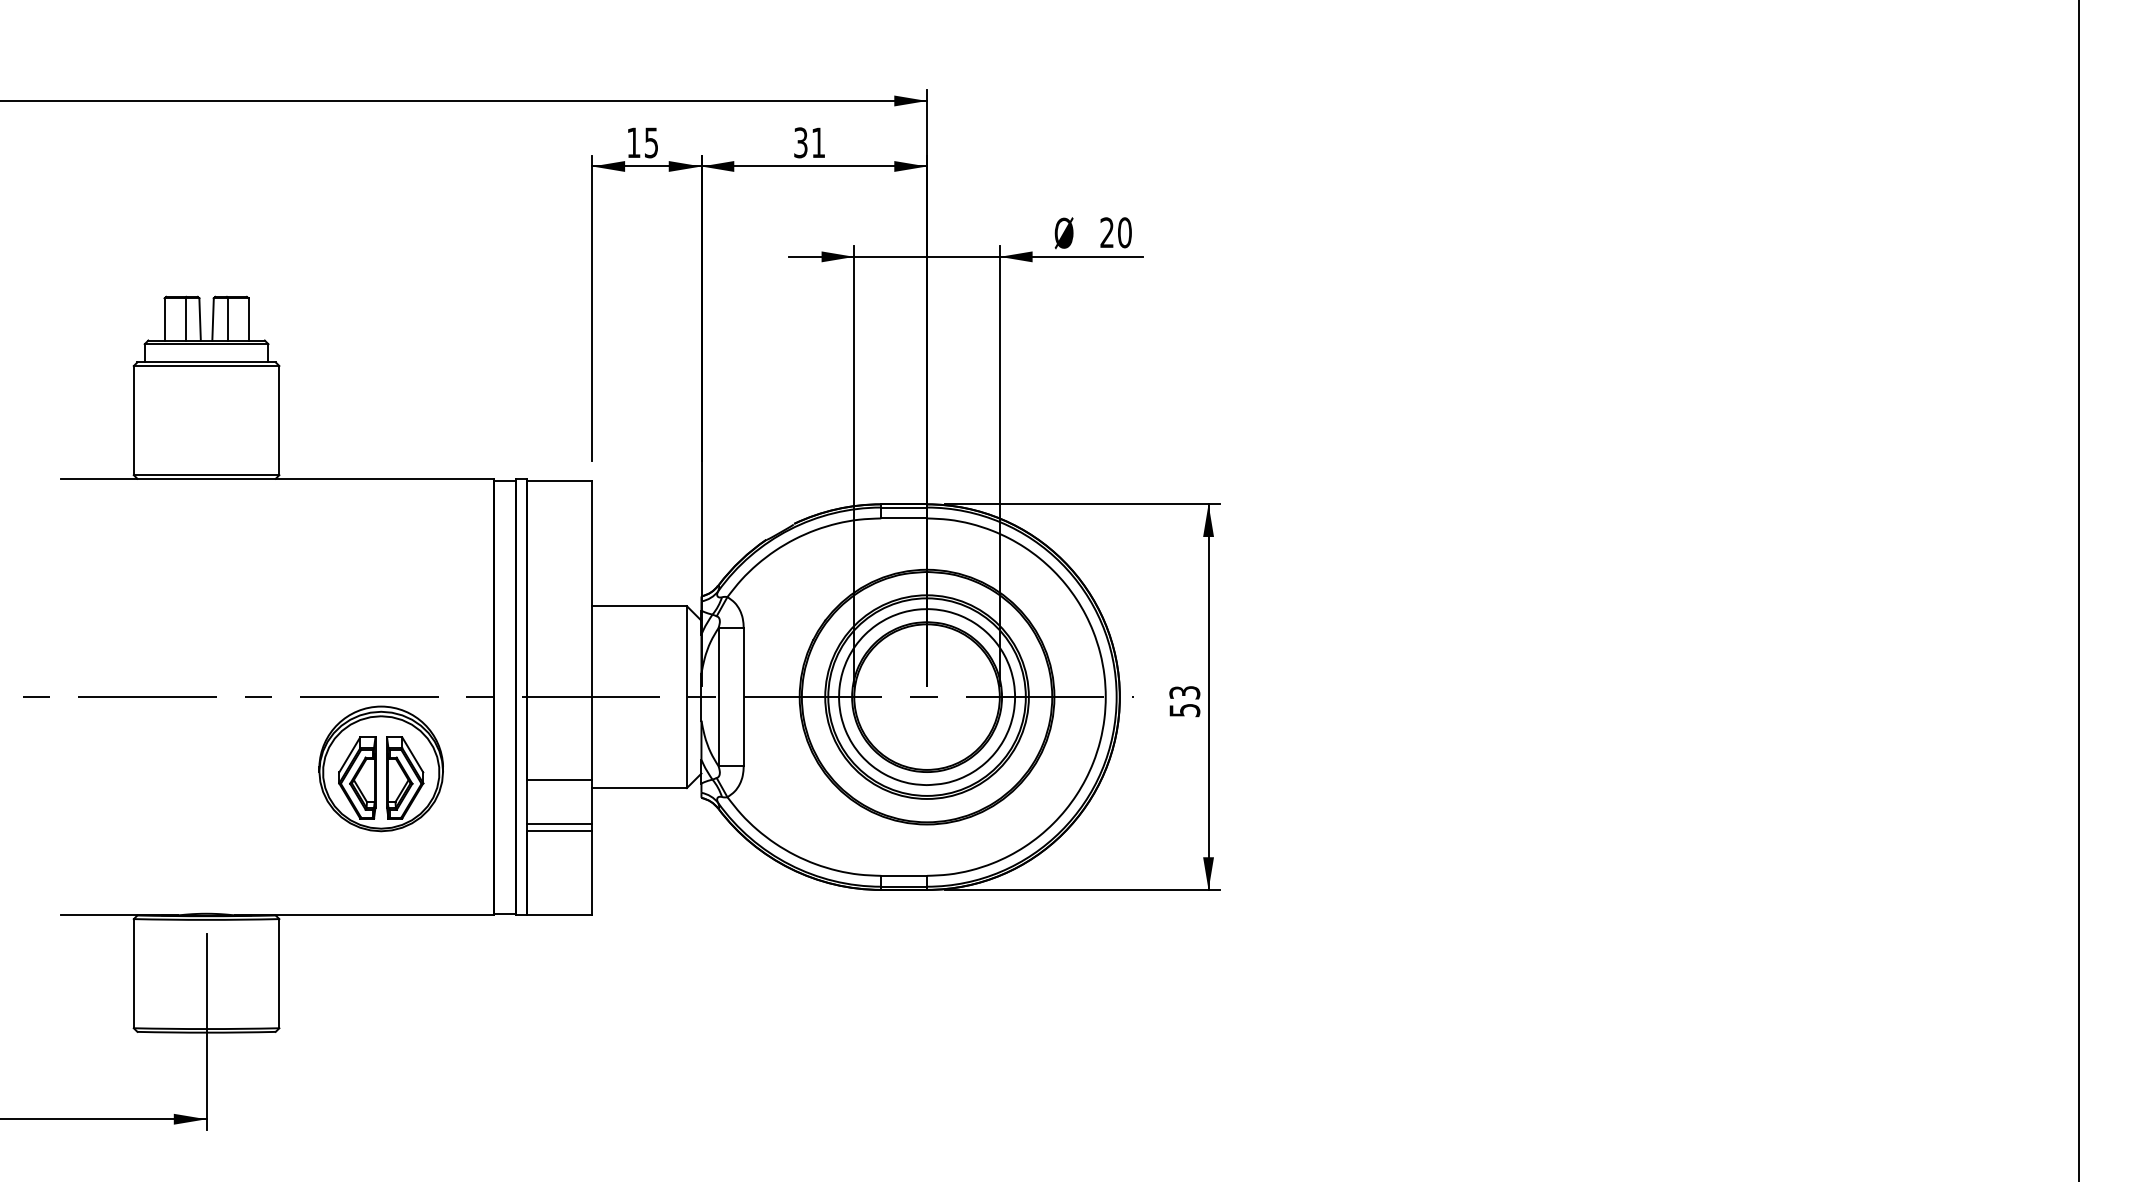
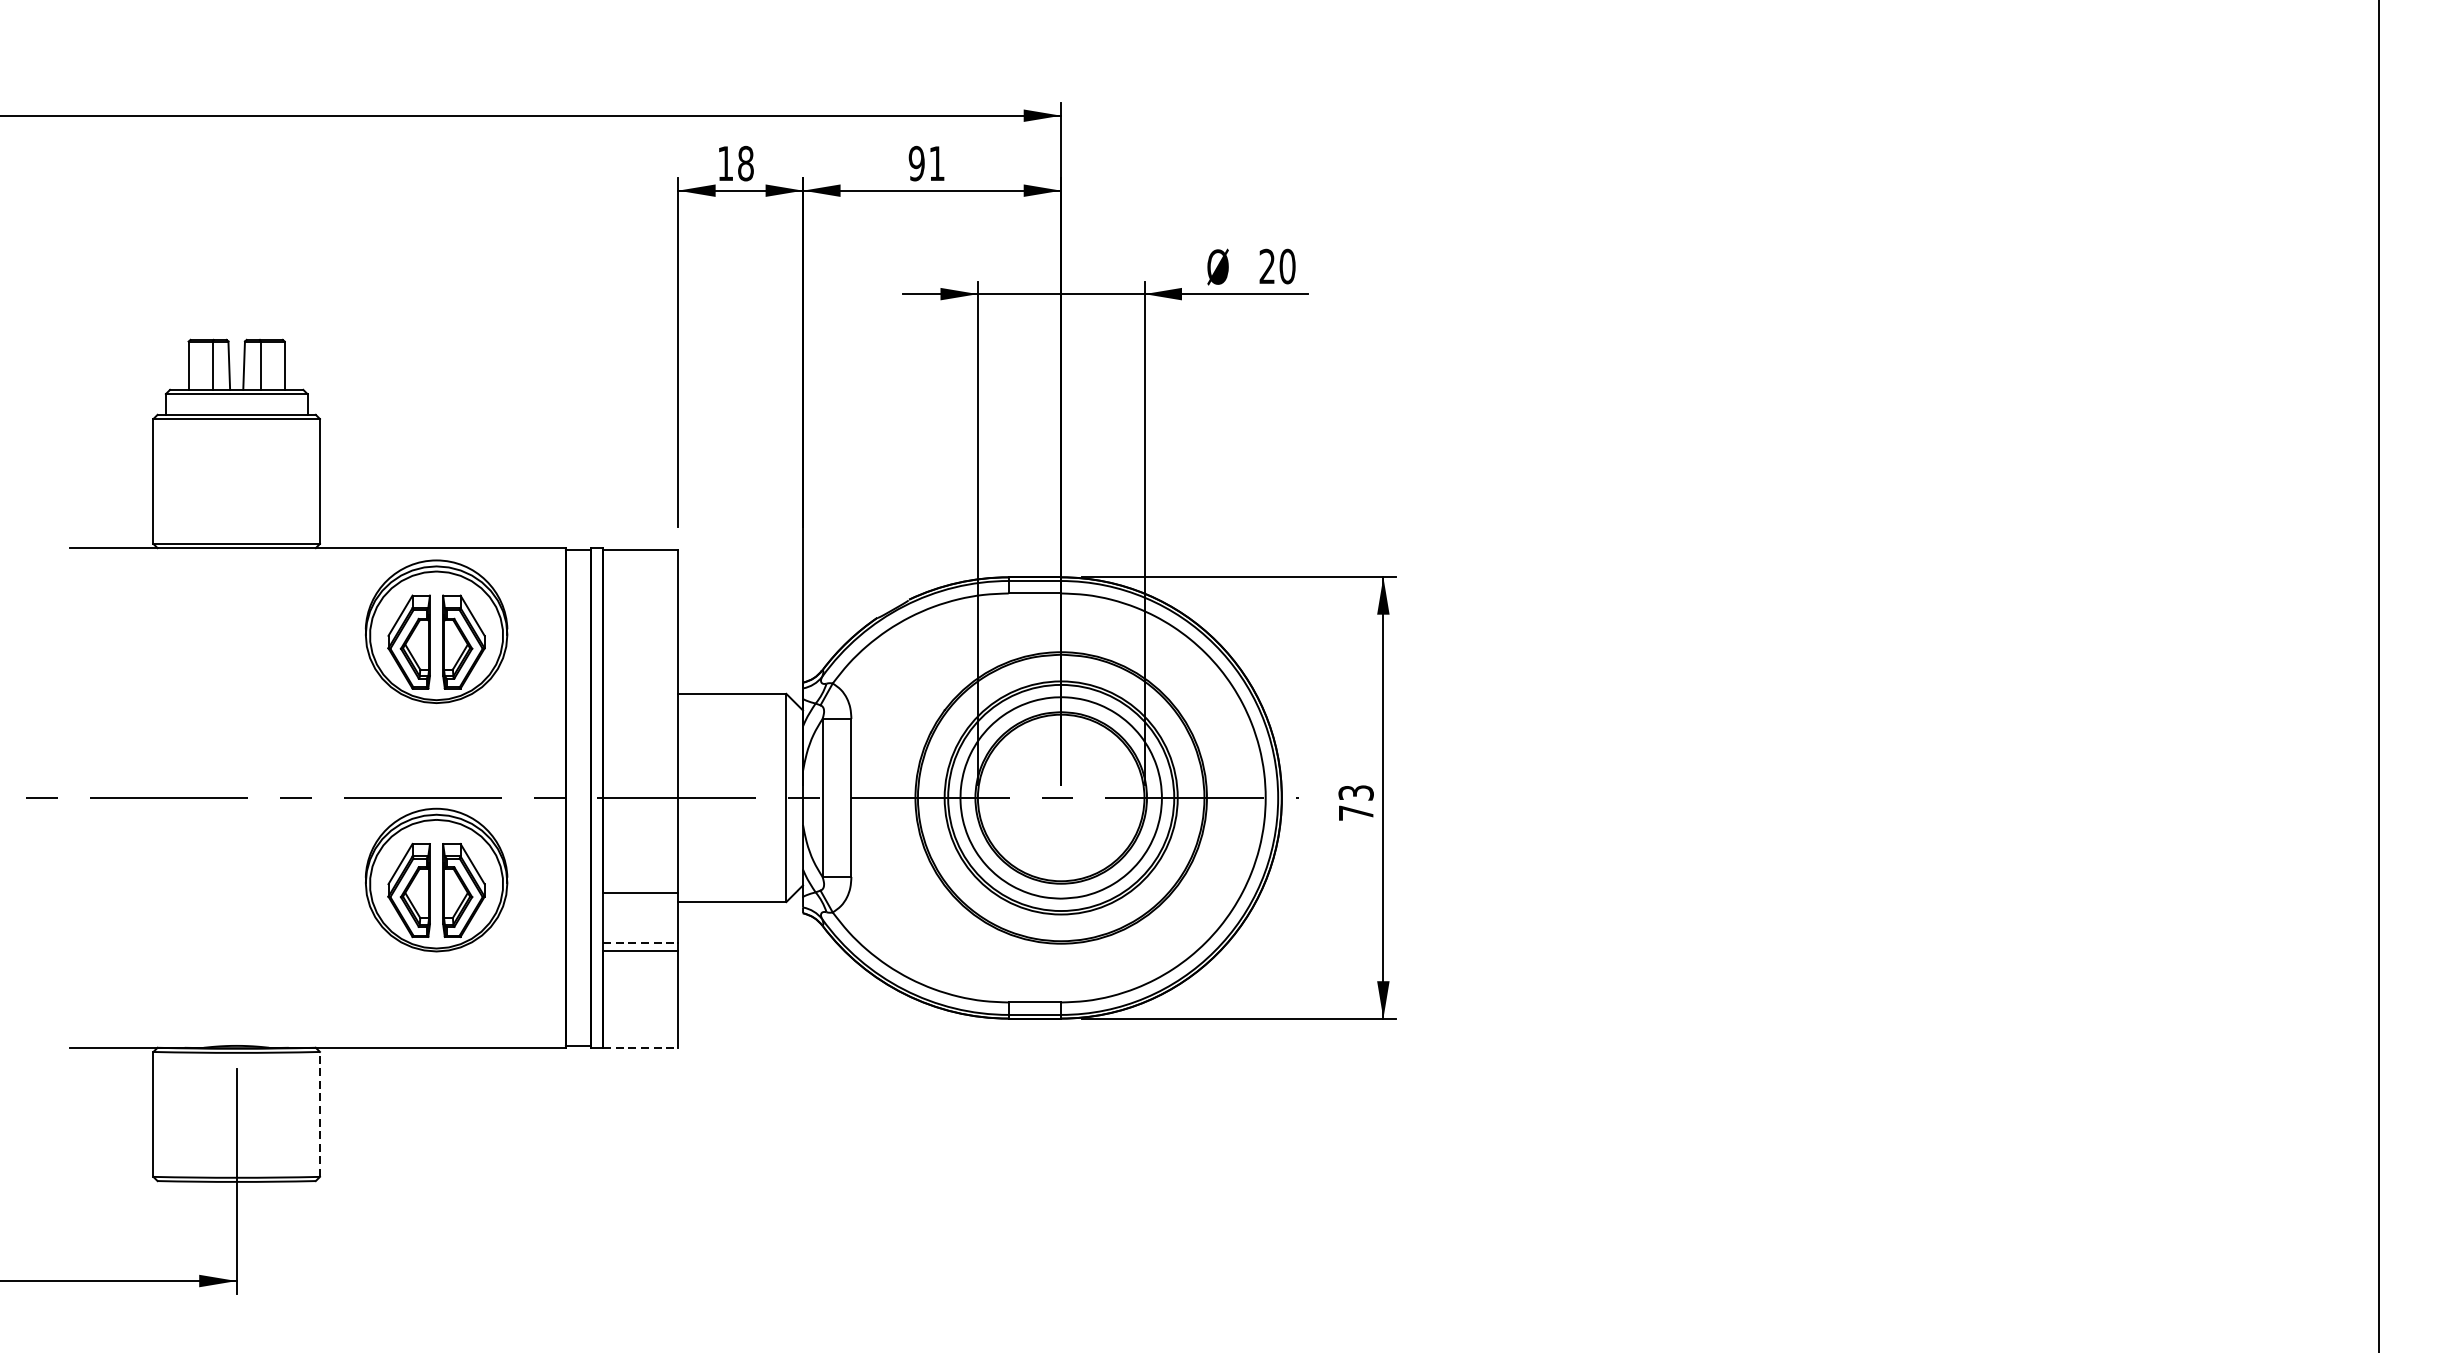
text: (651, 142) -> (745, 163), 15 -> 18
text: (800, 142) -> (916, 163), 31 -> 91
part: (380, 551) -> (435, 631), added
text: (1184, 710) -> (1355, 813), 53 -> 73
line: (559, 823) -> (640, 942), solid -> dashed
line: (559, 915) -> (640, 1047), solid -> dashed
line: (279, 973) -> (320, 1114), solid -> dashed

